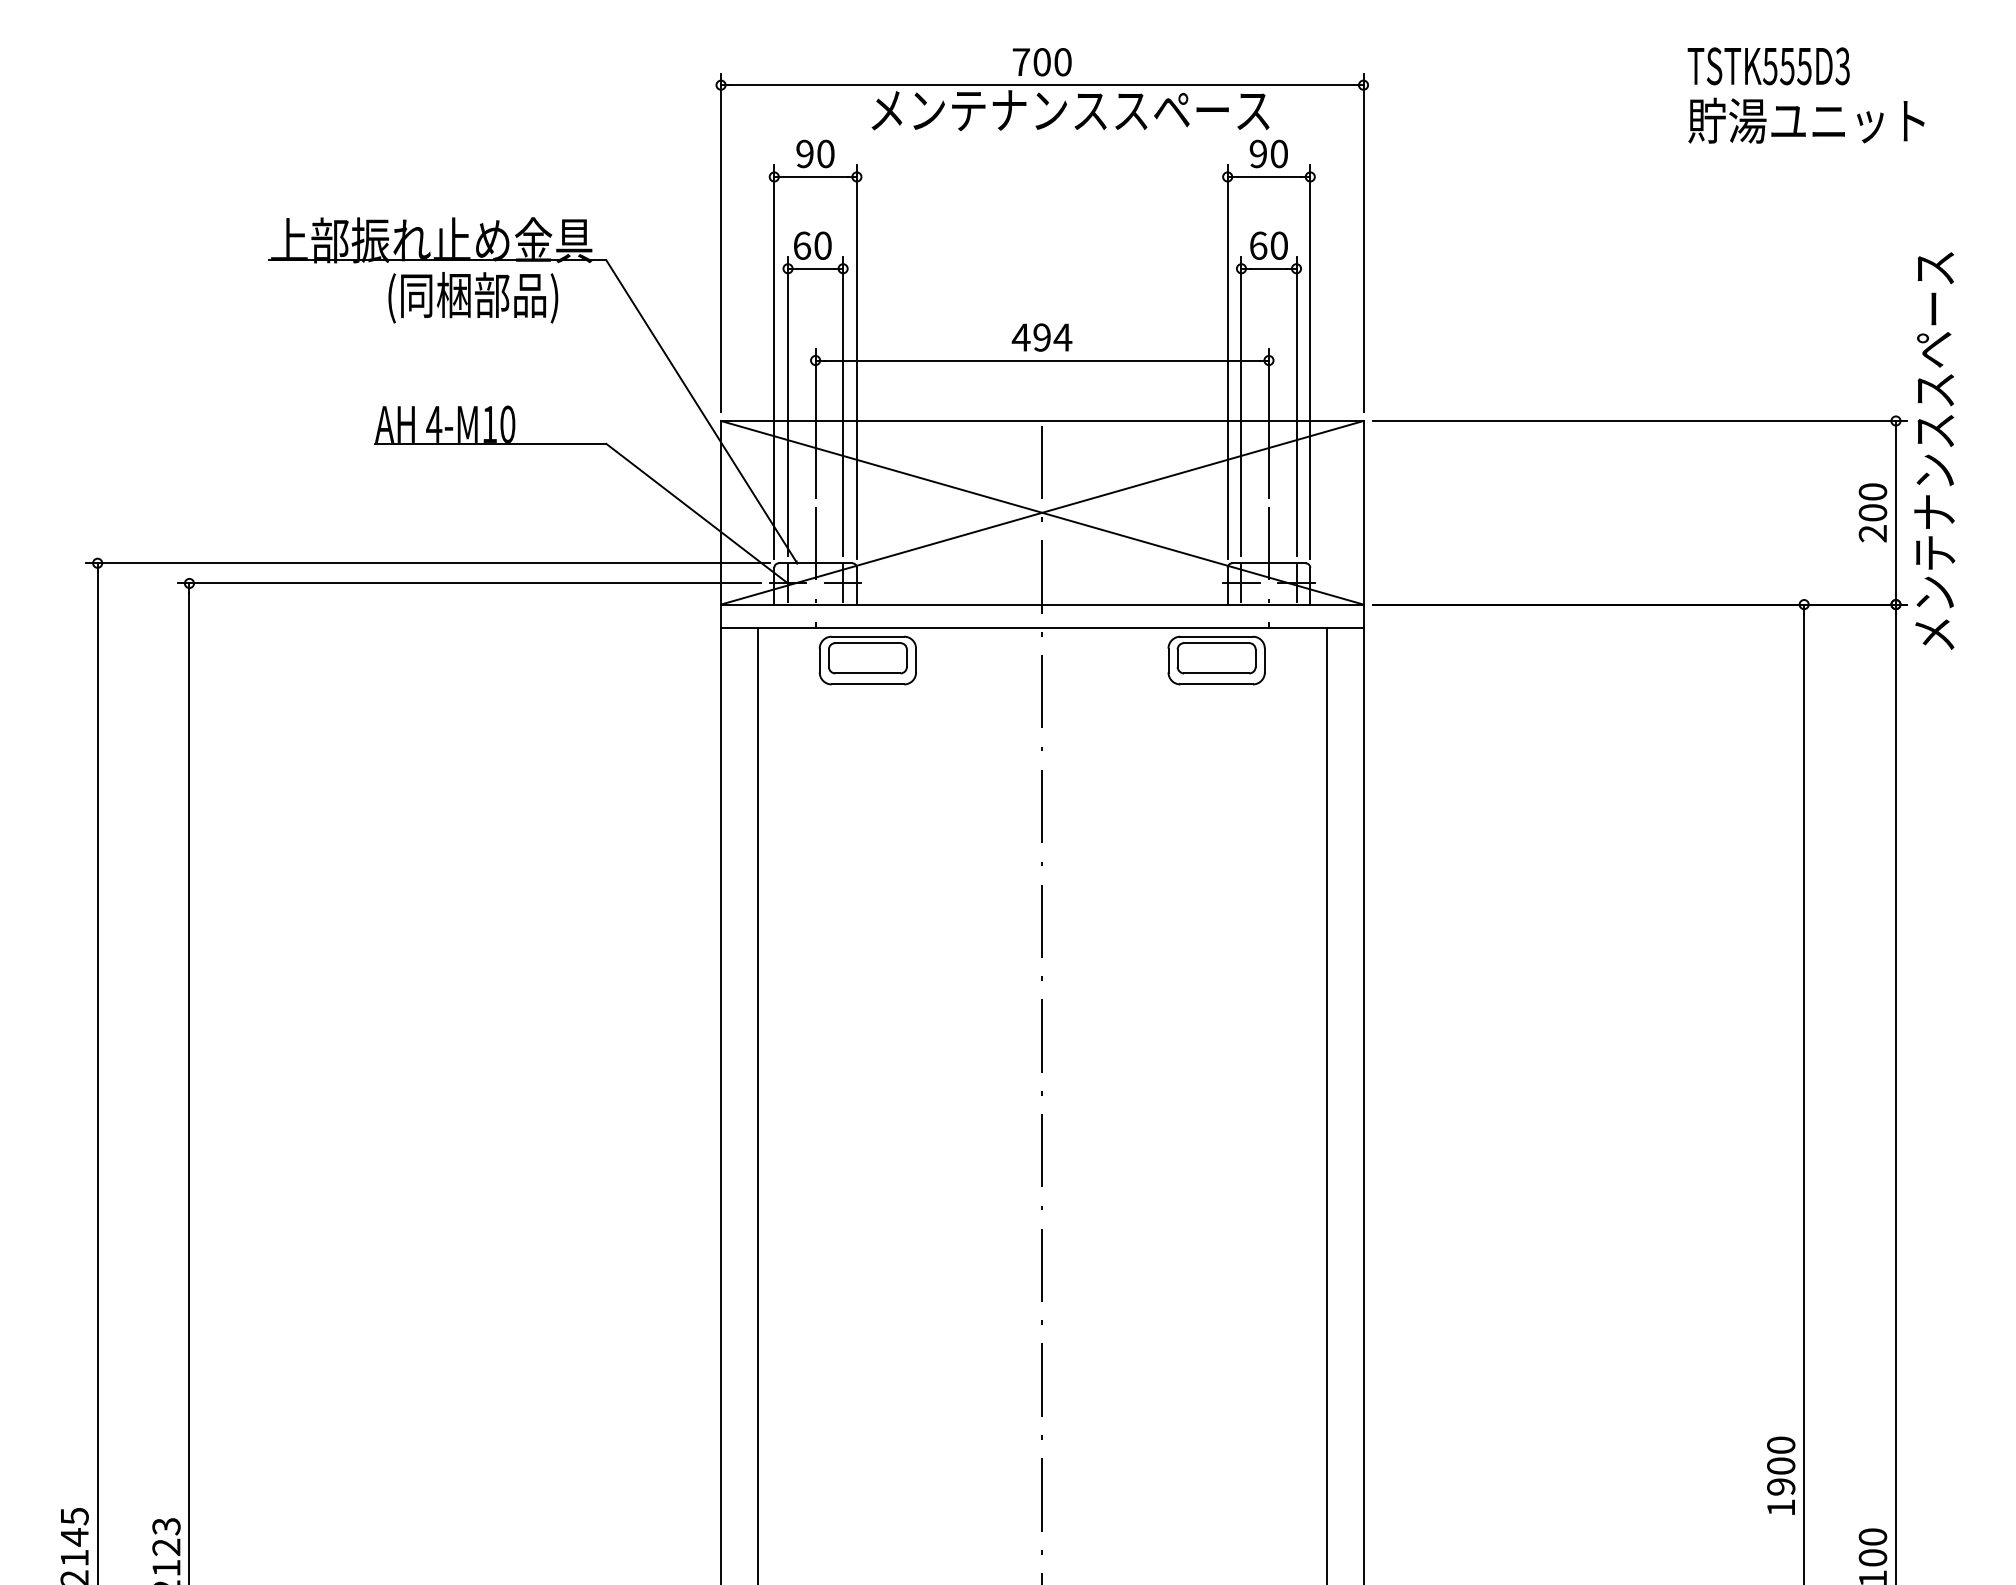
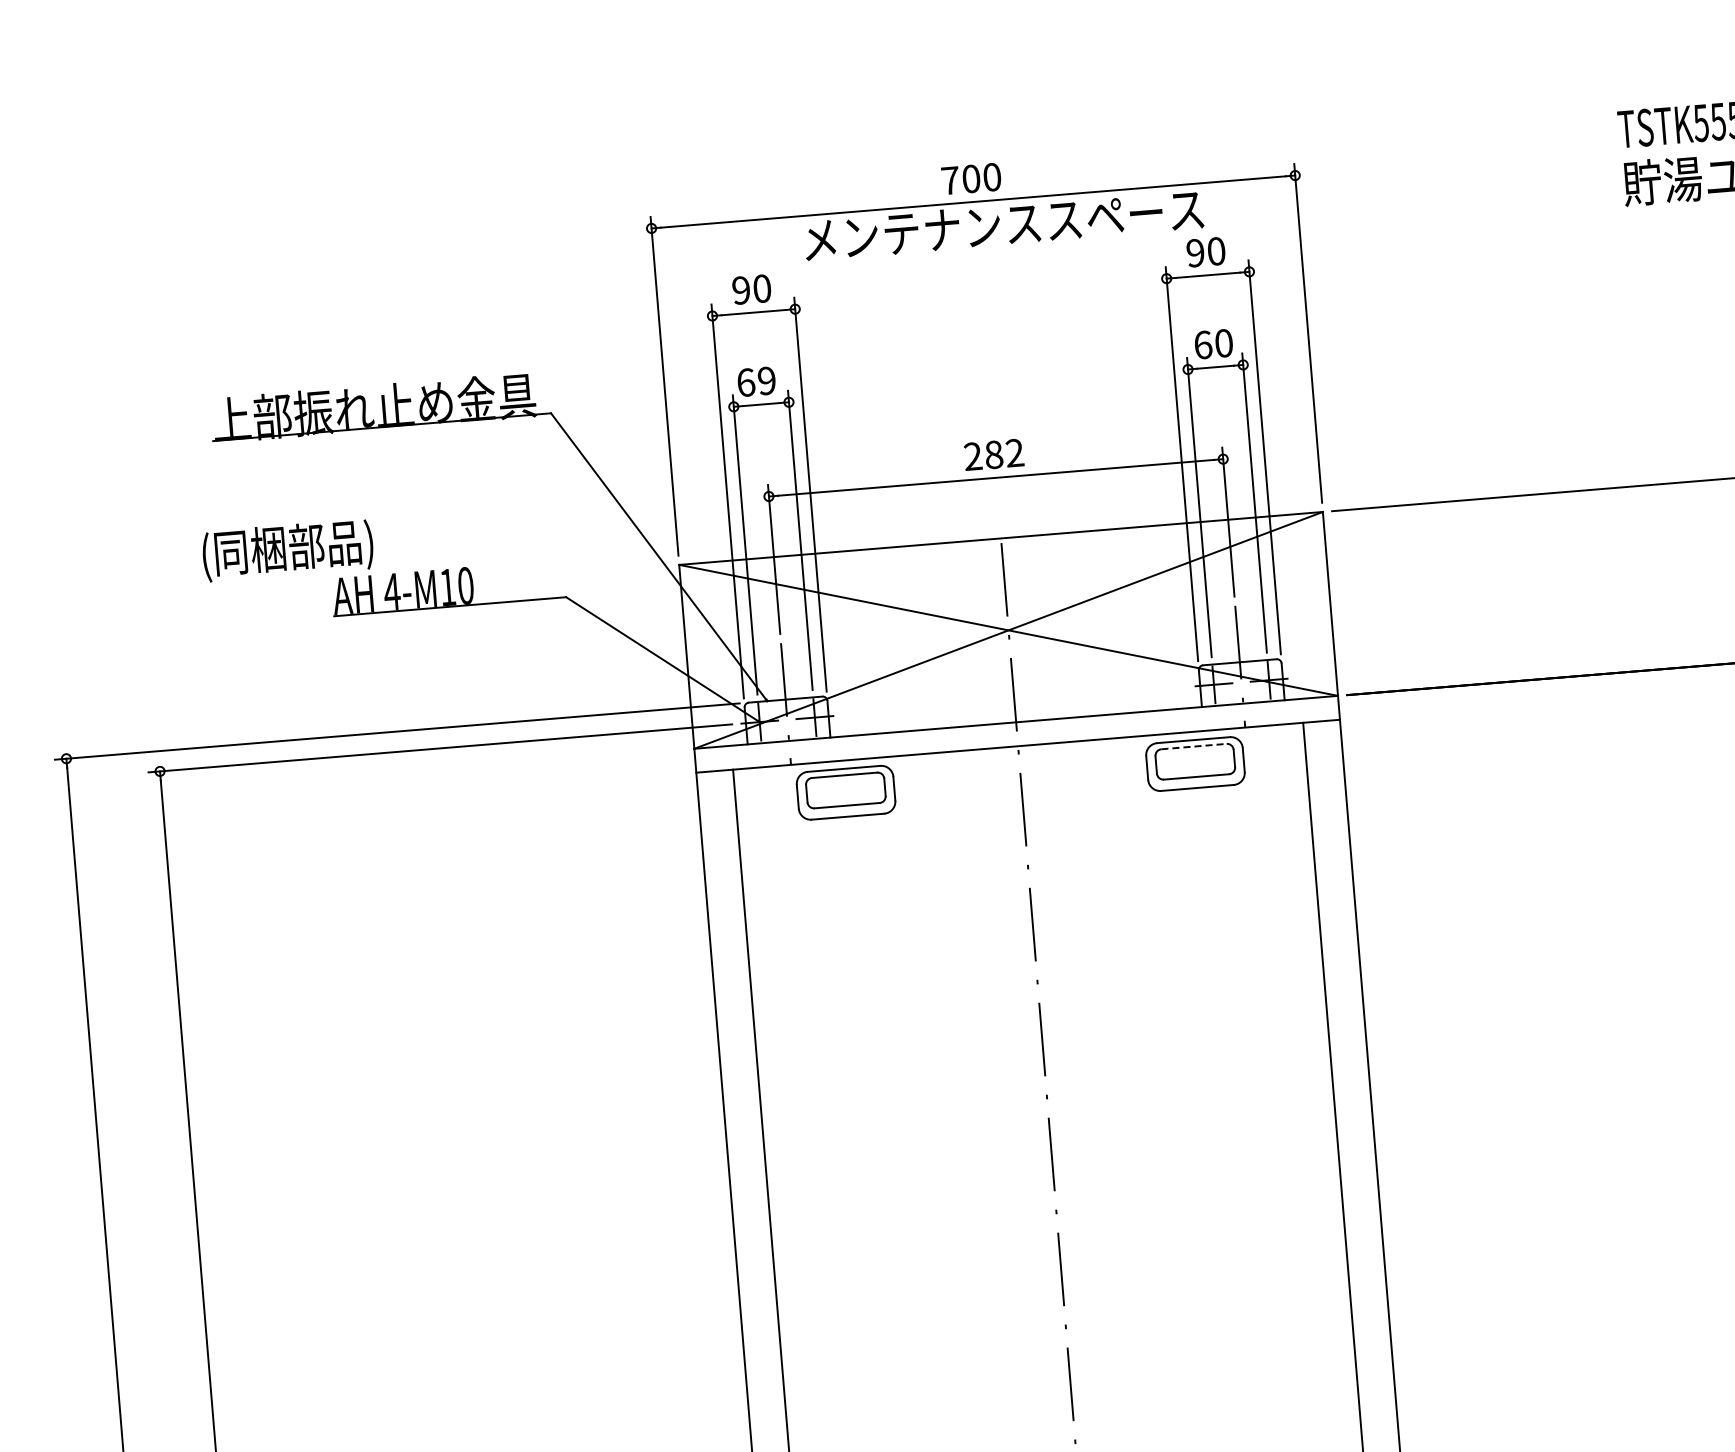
text: (822, 245) -> (766, 380), 60 -> 69
text: (473, 297) -> (288, 550), moved
text: (1041, 337) -> (993, 454), 494 -> 282
line: (1216, 643) -> (1193, 746), solid -> dashed

